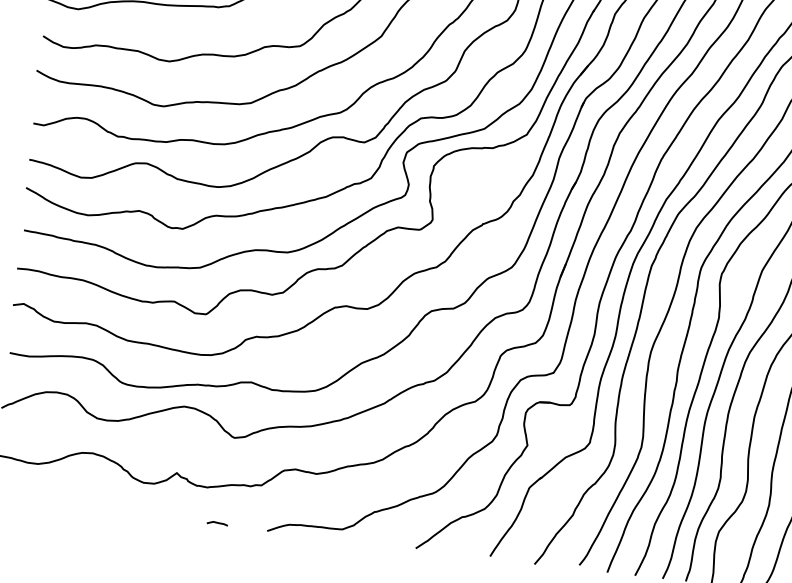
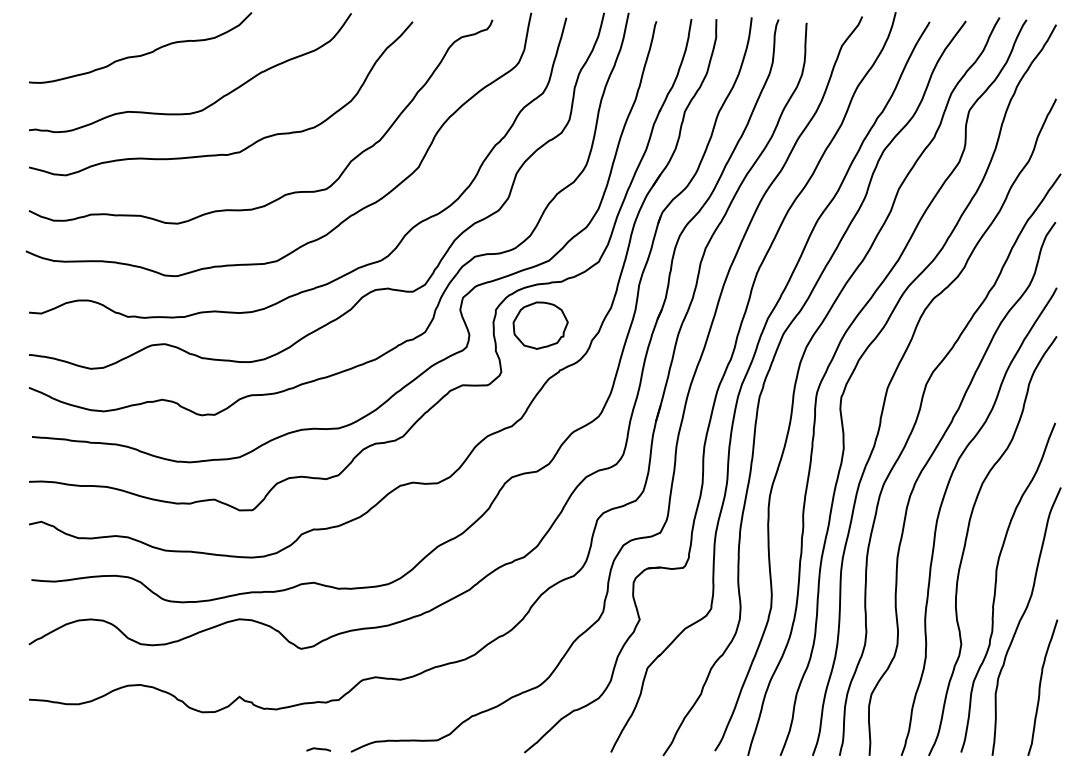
part: (470, 183) -> (540, 325), added
line: (217, 523) -> (318, 749), moved

